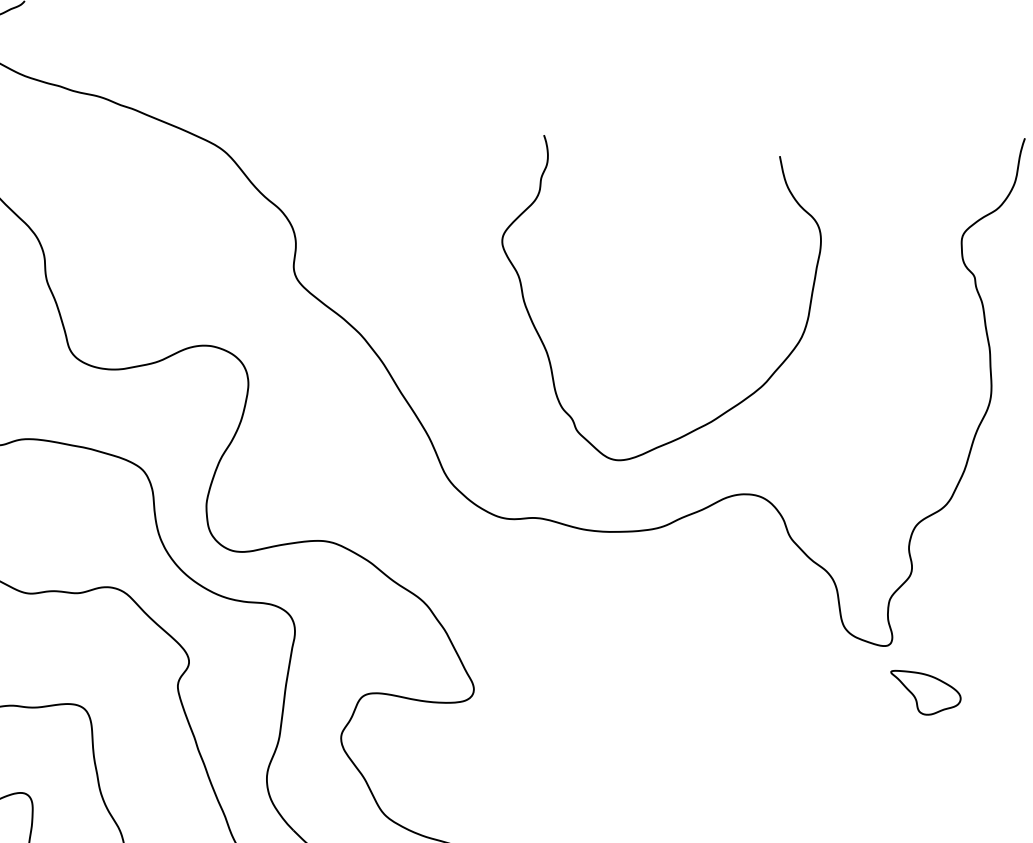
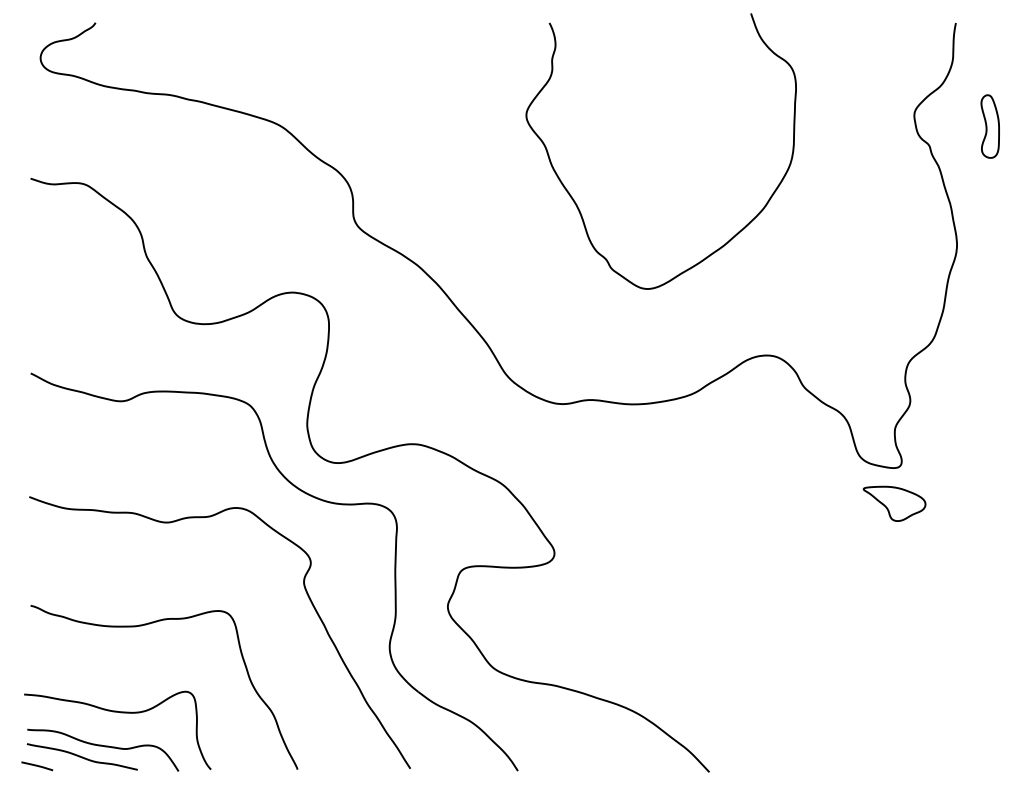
curve: (547, 350) -> (577, 204), moved
part: (924, 693) -> (894, 503), moved

